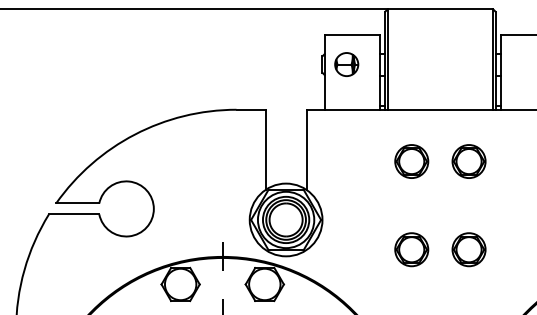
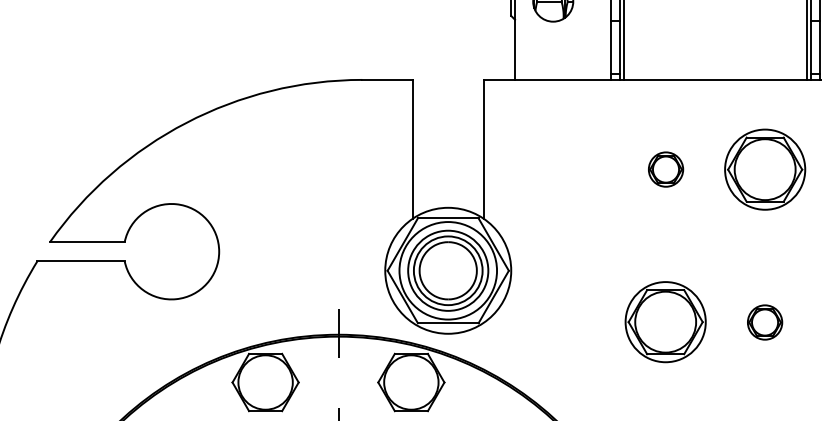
part: (411, 161) -> (665, 169), size x0.6
part: (468, 161) -> (764, 169), size x1.4
part: (411, 249) -> (665, 321), size x1.4
part: (468, 249) -> (764, 321), size x0.6

